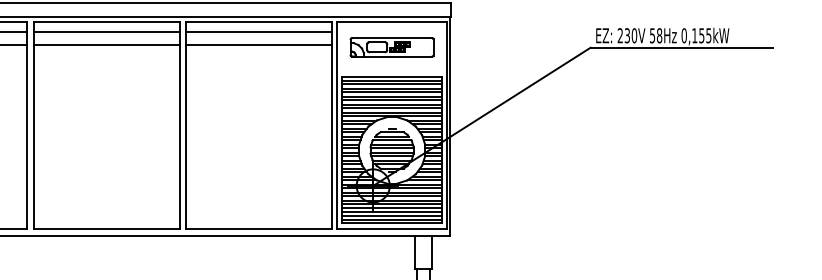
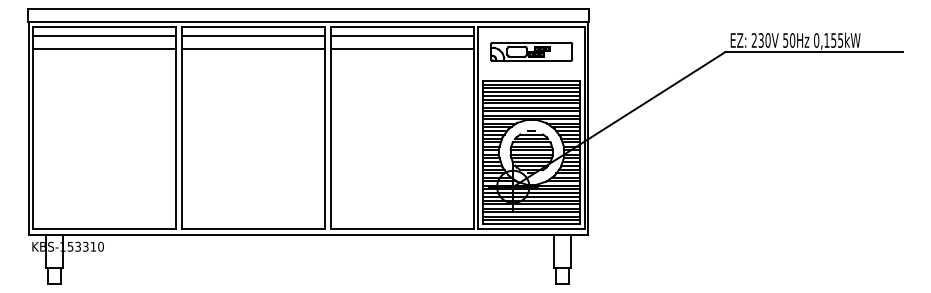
text: (659, 35) -> (792, 40), 58Hz -> 50Hz

